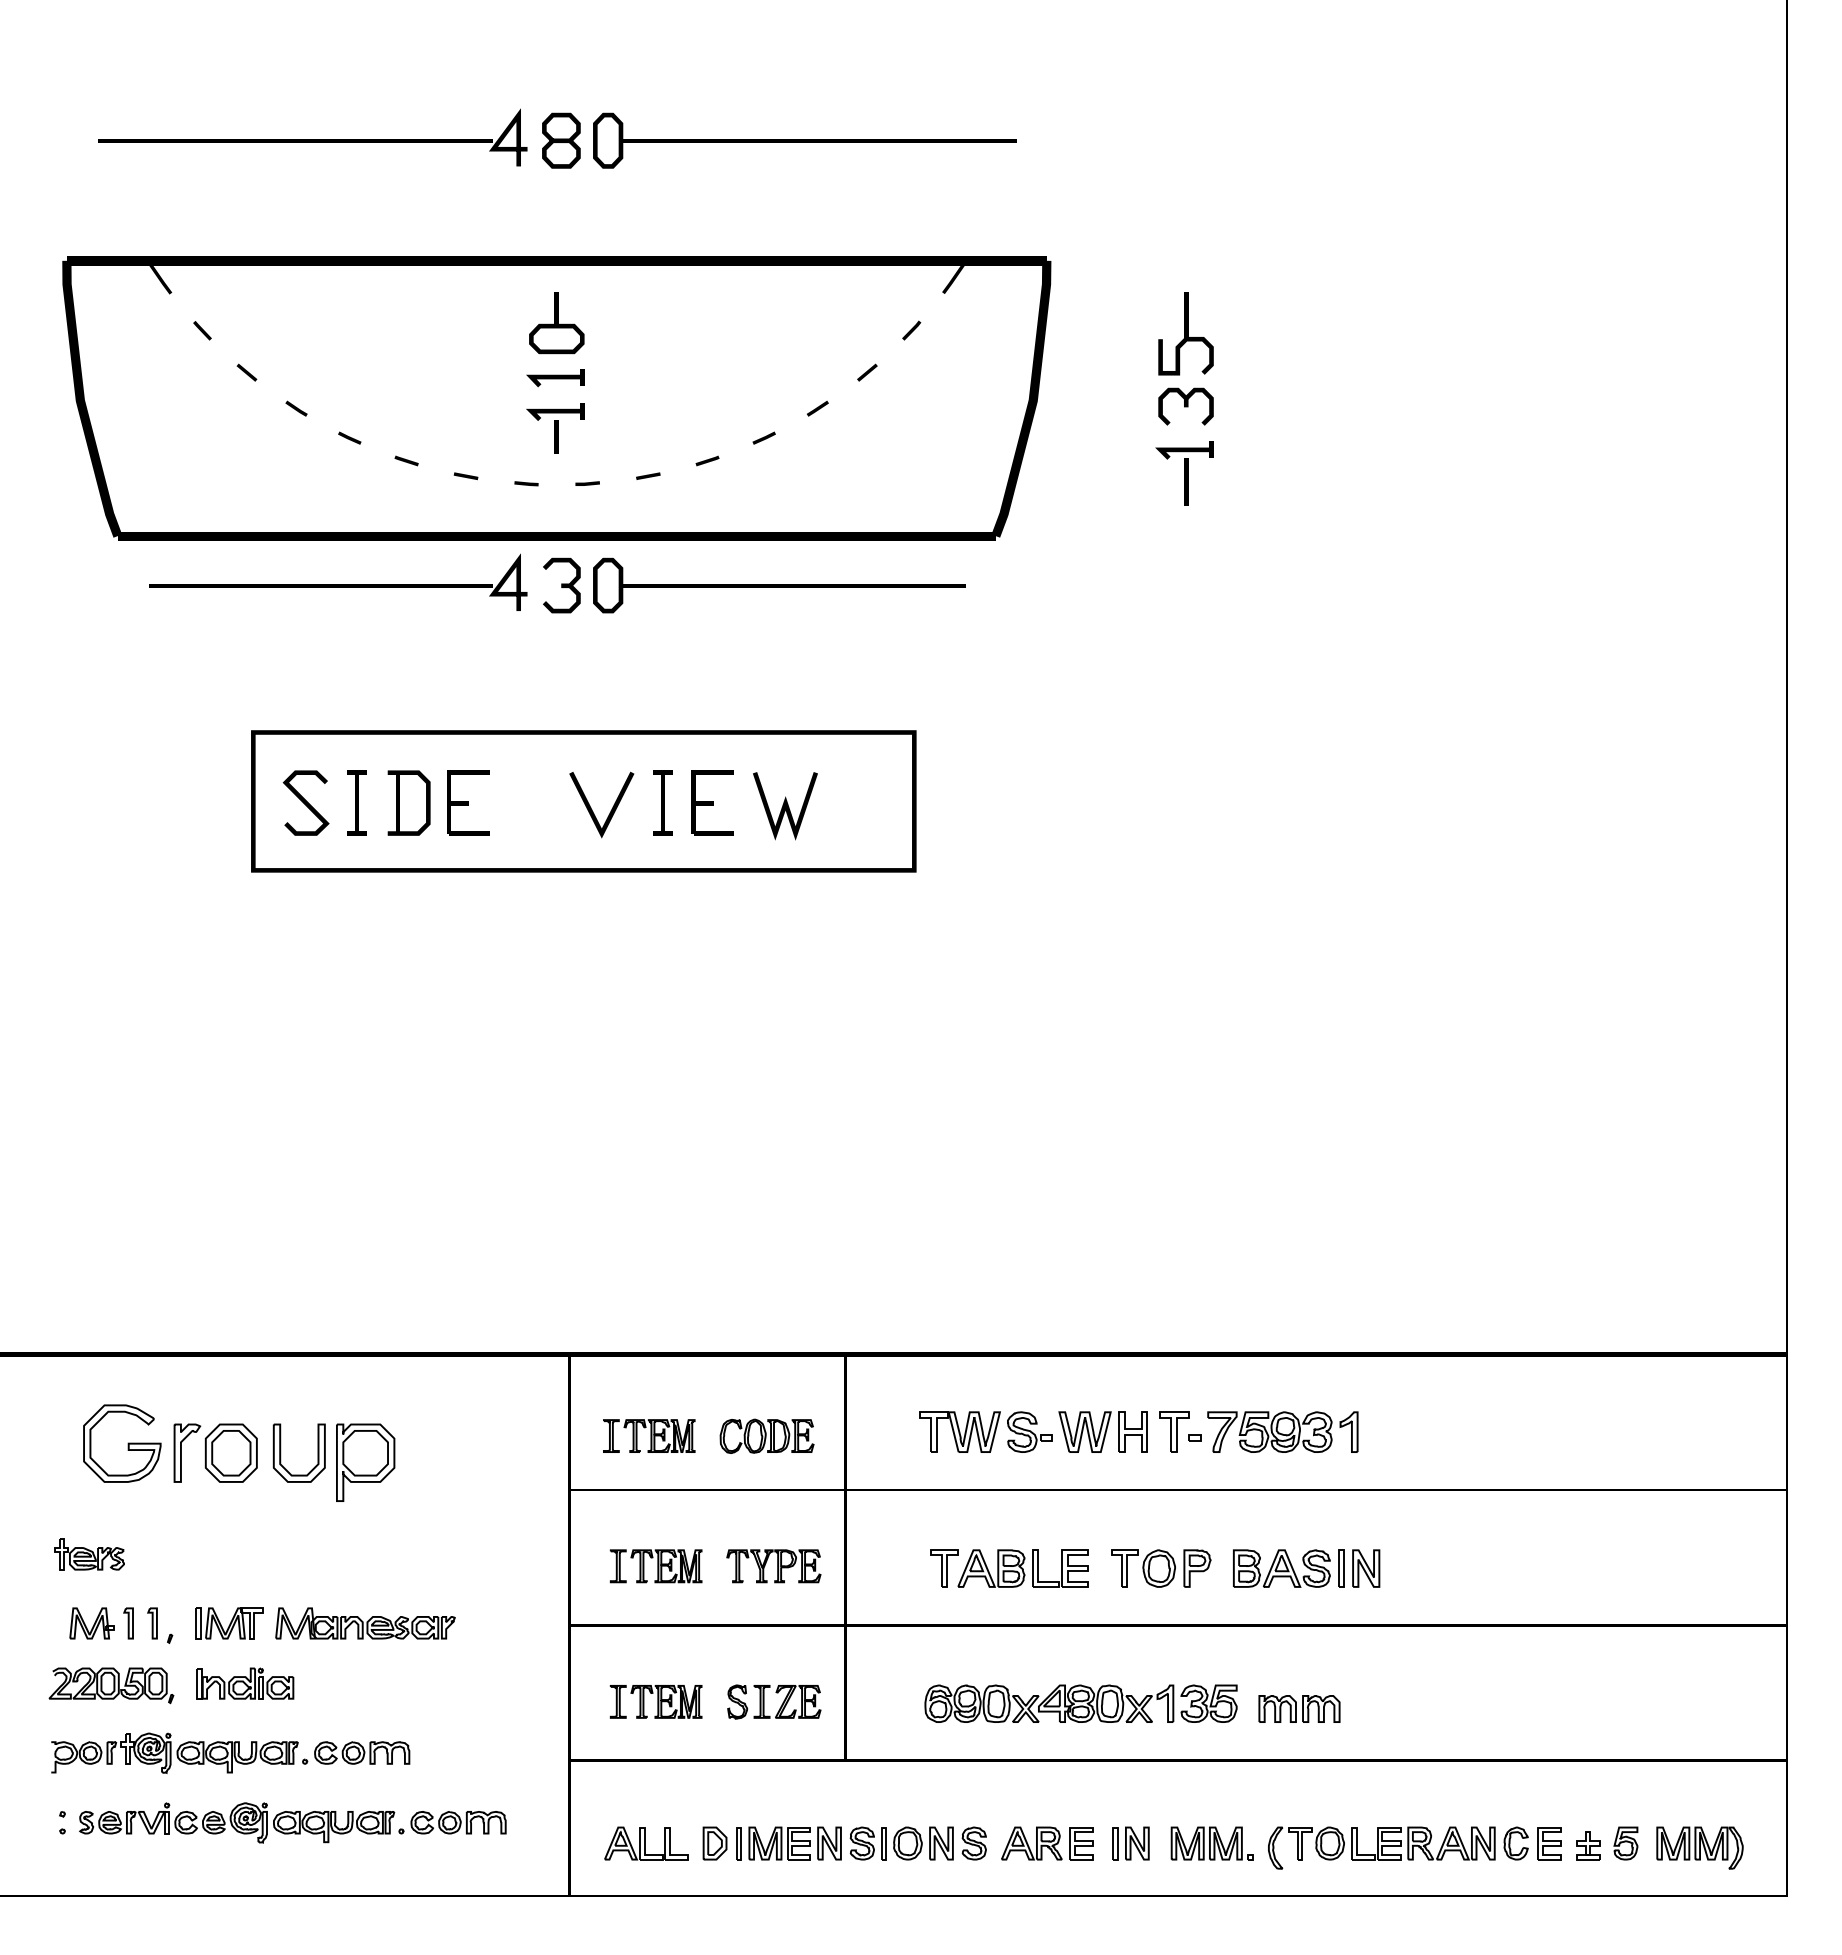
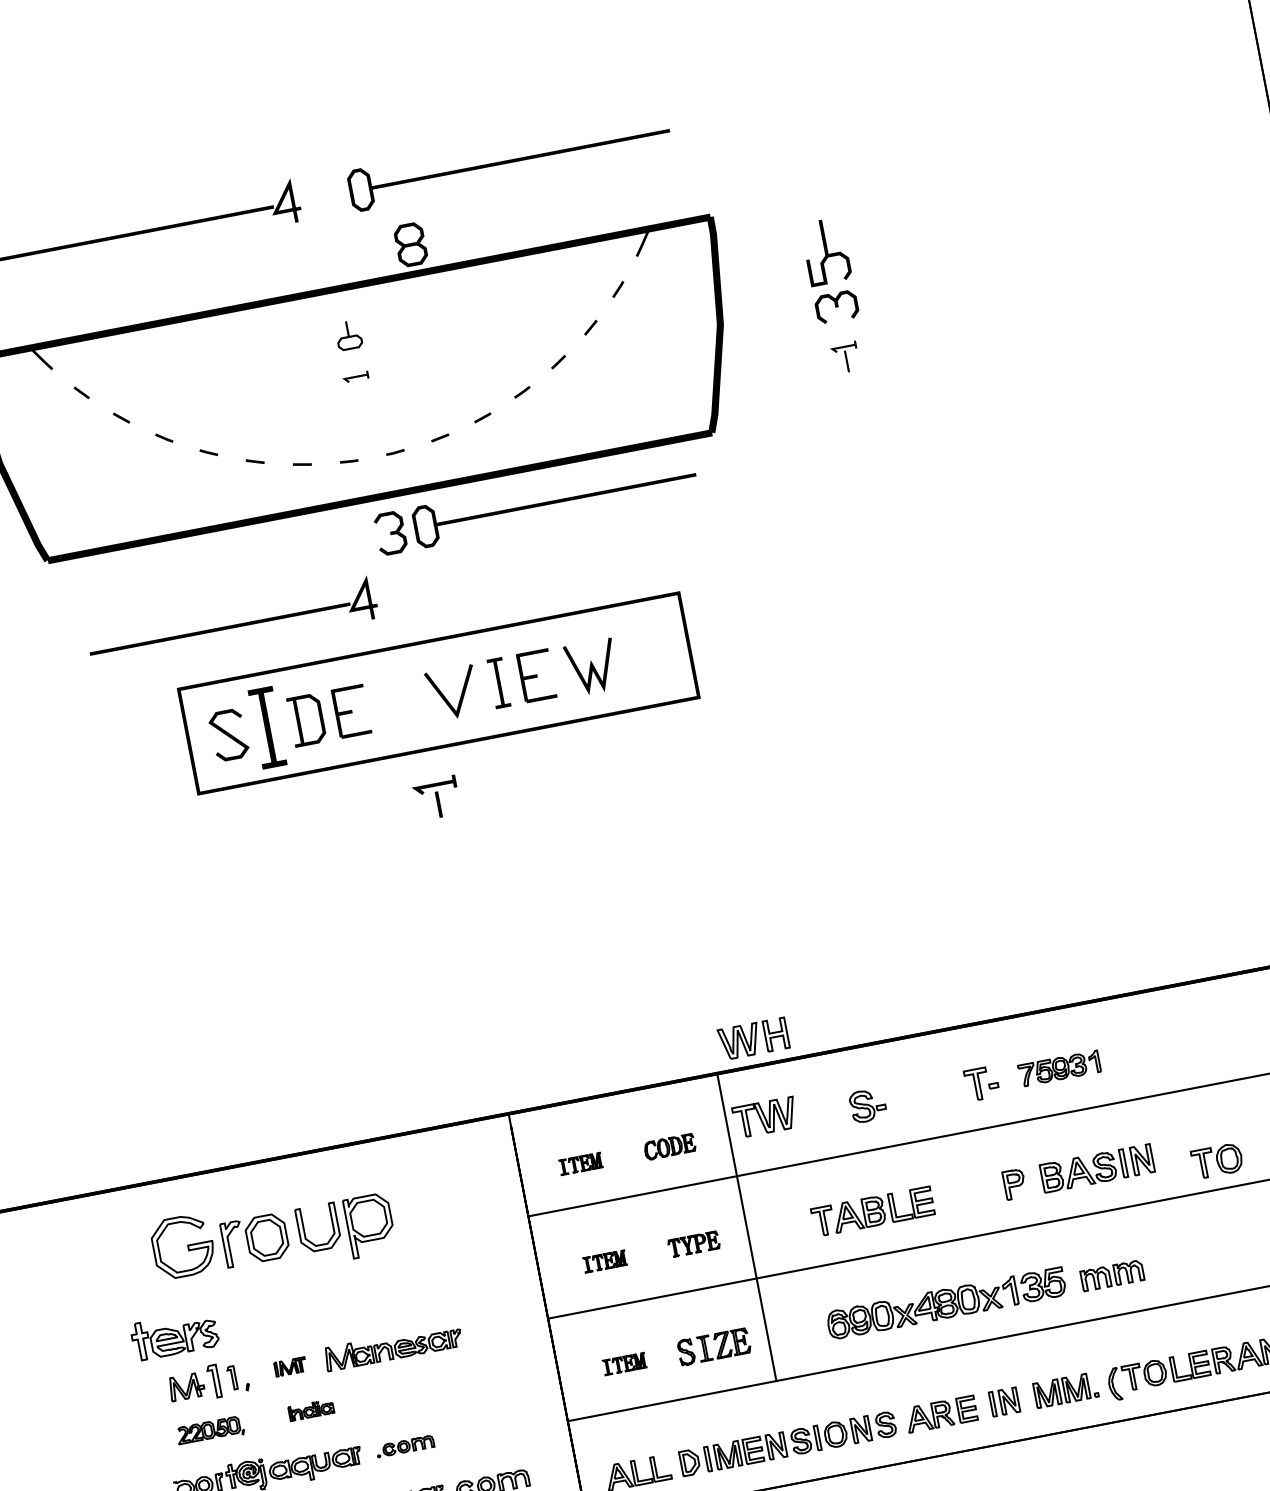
curve: (561, 140) -> (410, 244), moved
part: (556, 323) -> (348, 335), size x0.6
part: (555, 378) -> (355, 377), size x0.6
part: (555, 428) -> (436, 798), moved
part: (1184, 473) -> (845, 357), size x0.6
part: (338, 581) -> (232, 623), moved
part: (356, 802) -> (266, 727), size x1.6
part: (959, 1431) -> (764, 1117), moved
part: (1102, 1431) -> (752, 1038), moved
part: (1282, 1431) -> (1059, 1068), size x0.7
part: (649, 1435) -> (580, 1163), size x0.6
part: (766, 1435) -> (669, 1146), size x0.7
part: (89, 1554) -> (174, 1335), size x1.6
part: (655, 1566) -> (604, 1261), size x0.6
part: (773, 1566) -> (693, 1244), size x0.7
part: (1143, 1568) -> (1217, 1160), moved
part: (128, 1623) -> (214, 1381), size x1.4
part: (229, 1623) -> (290, 1366), size x0.6
part: (245, 1683) -> (311, 1409), size x0.6
part: (111, 1685) -> (210, 1431), size x0.7
part: (655, 1701) -> (624, 1363), size x0.6
part: (356, 1752) -> (405, 1446), size x0.7

